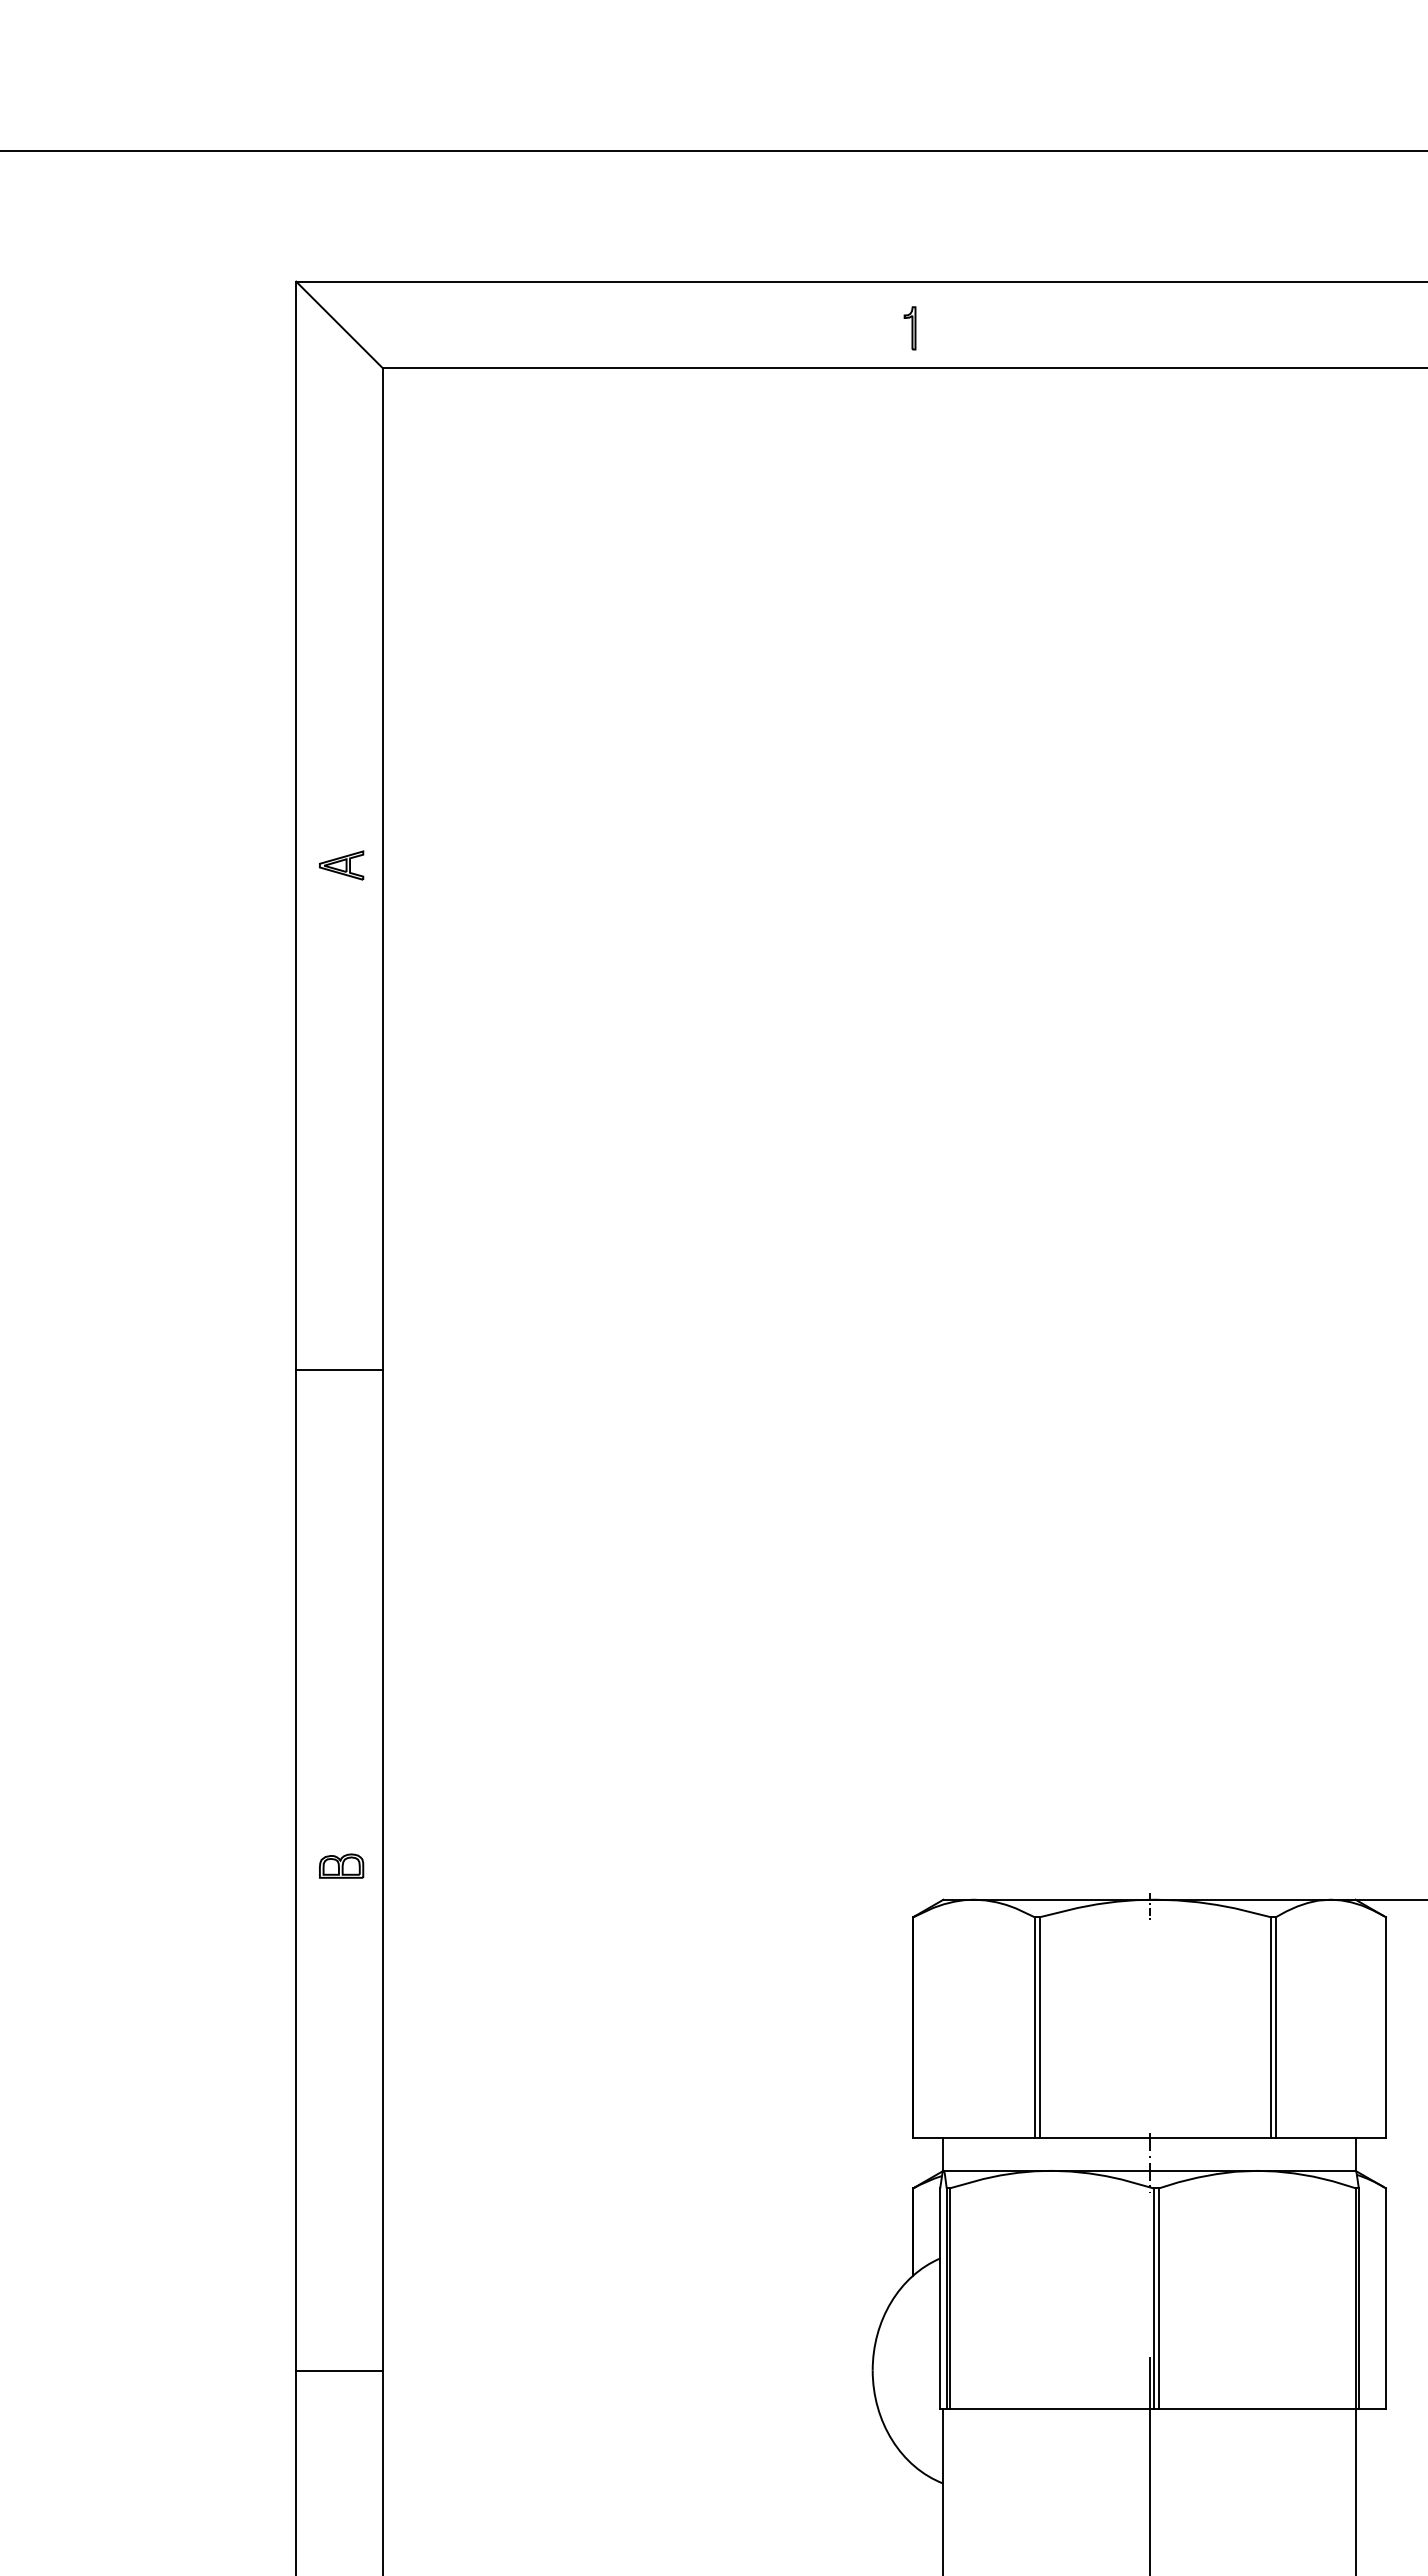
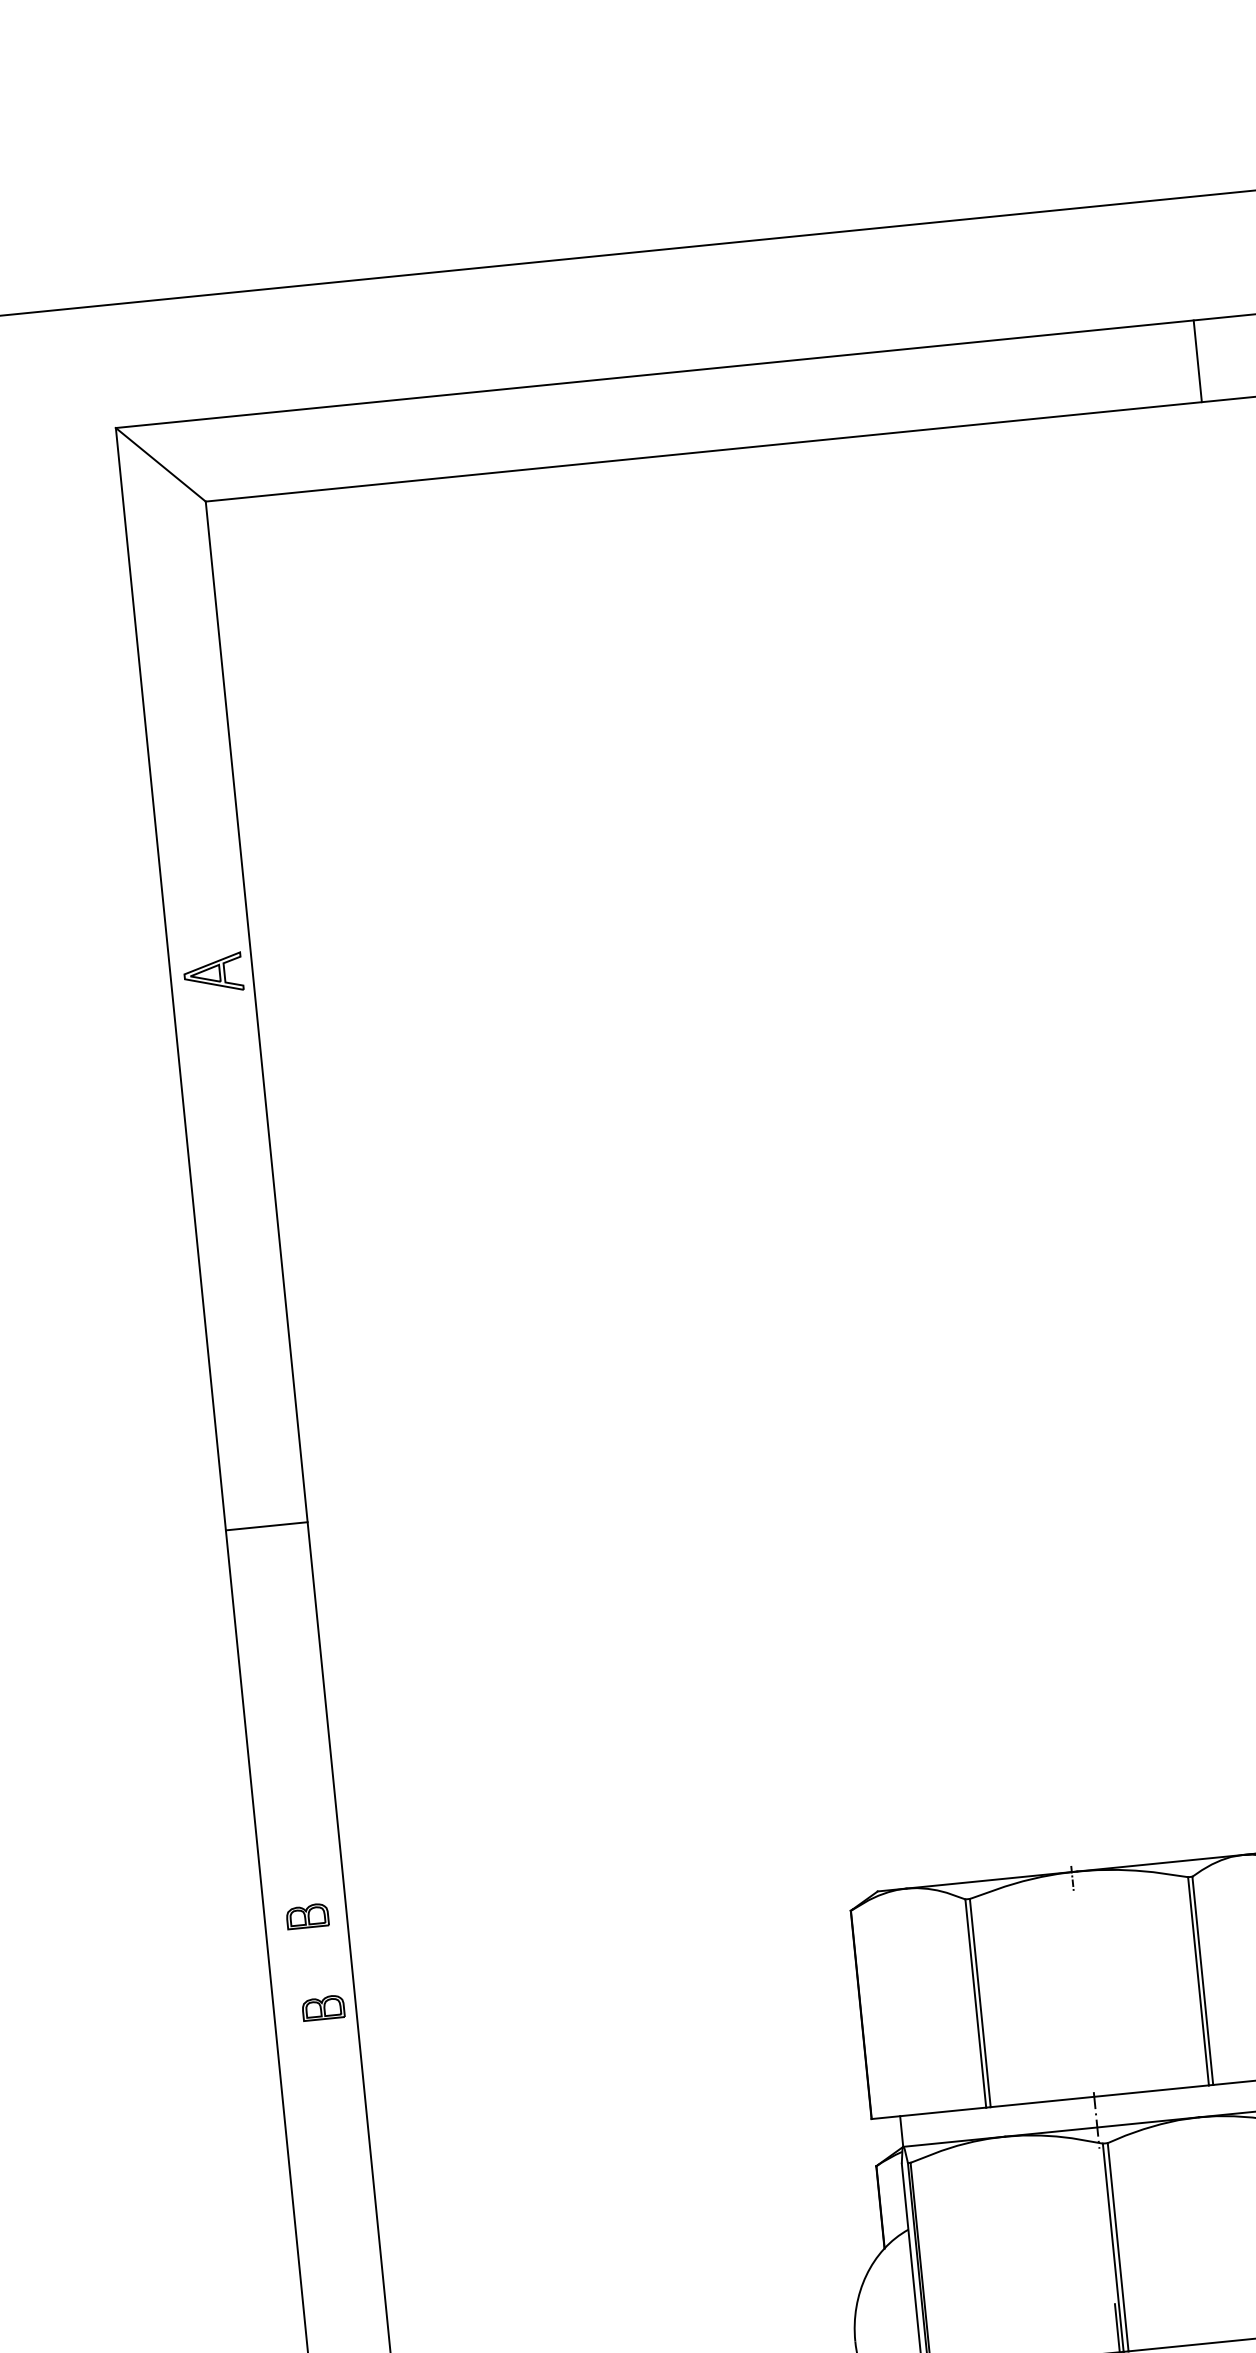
part: (909, 328) -> (697, 414), removed
part: (341, 865) -> (213, 973), size x1.4
line: (339, 1369) -> (266, 1525), moved
part: (348, 1963) -> (323, 2007), added

